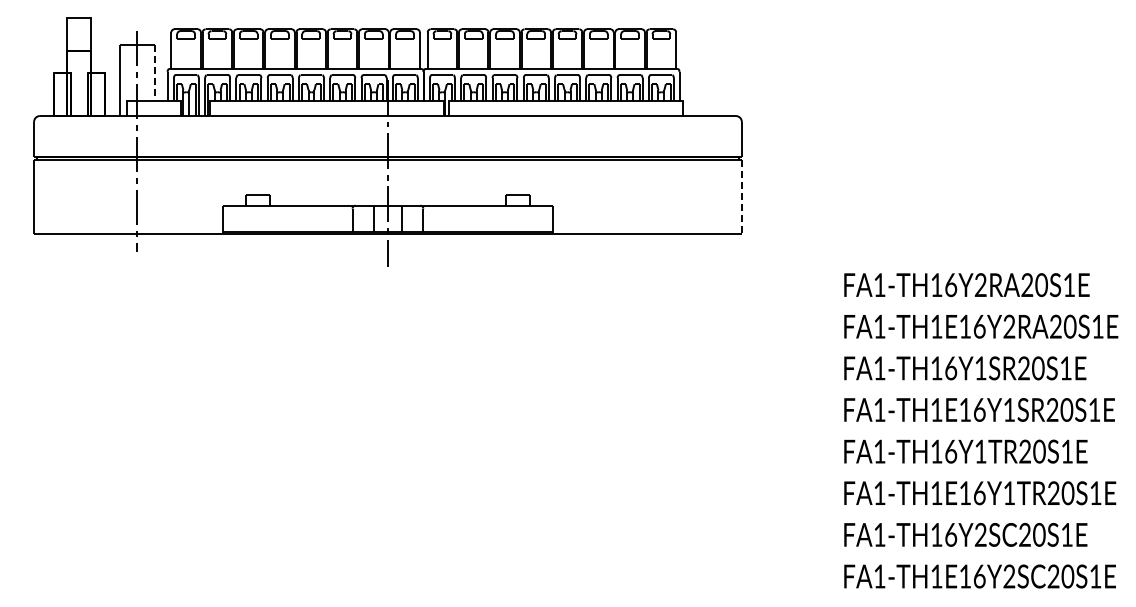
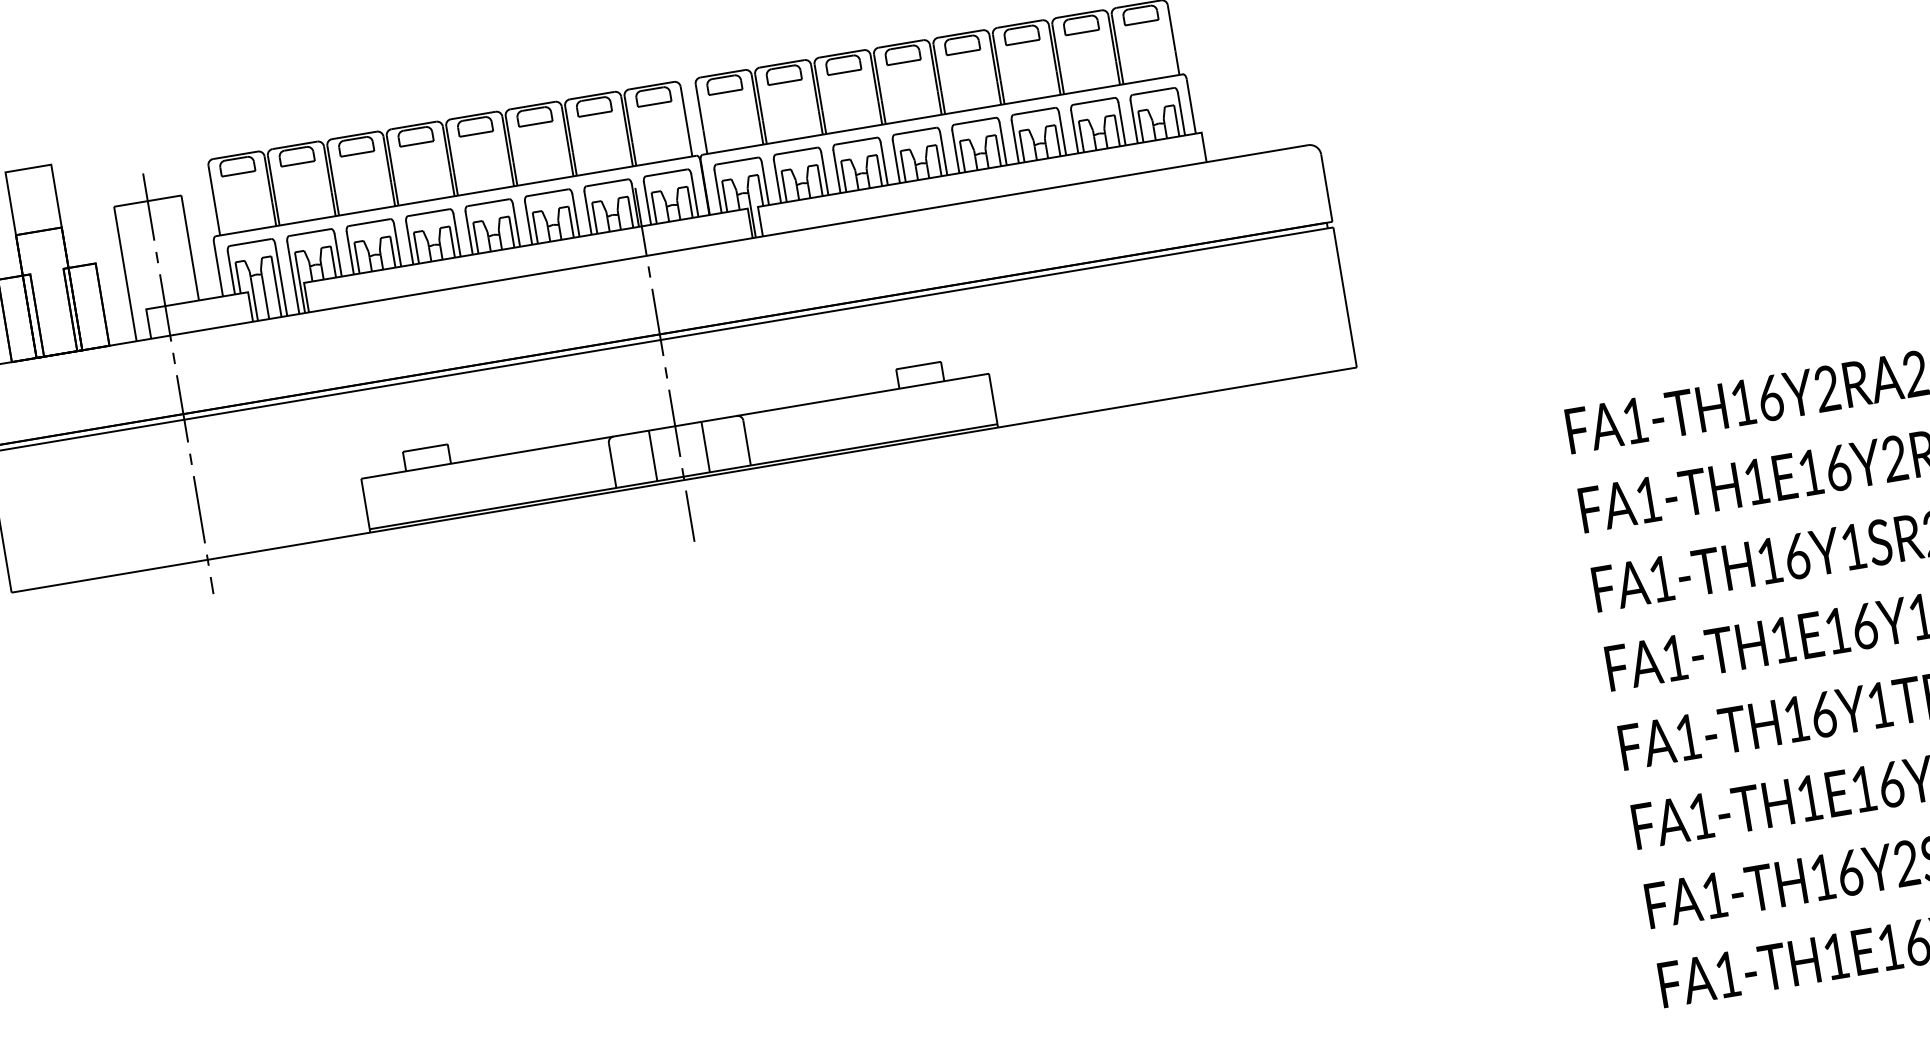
line: (154, 72) -> (189, 247), dashed -> solid
line: (741, 197) -> (1344, 298), dashed -> solid

